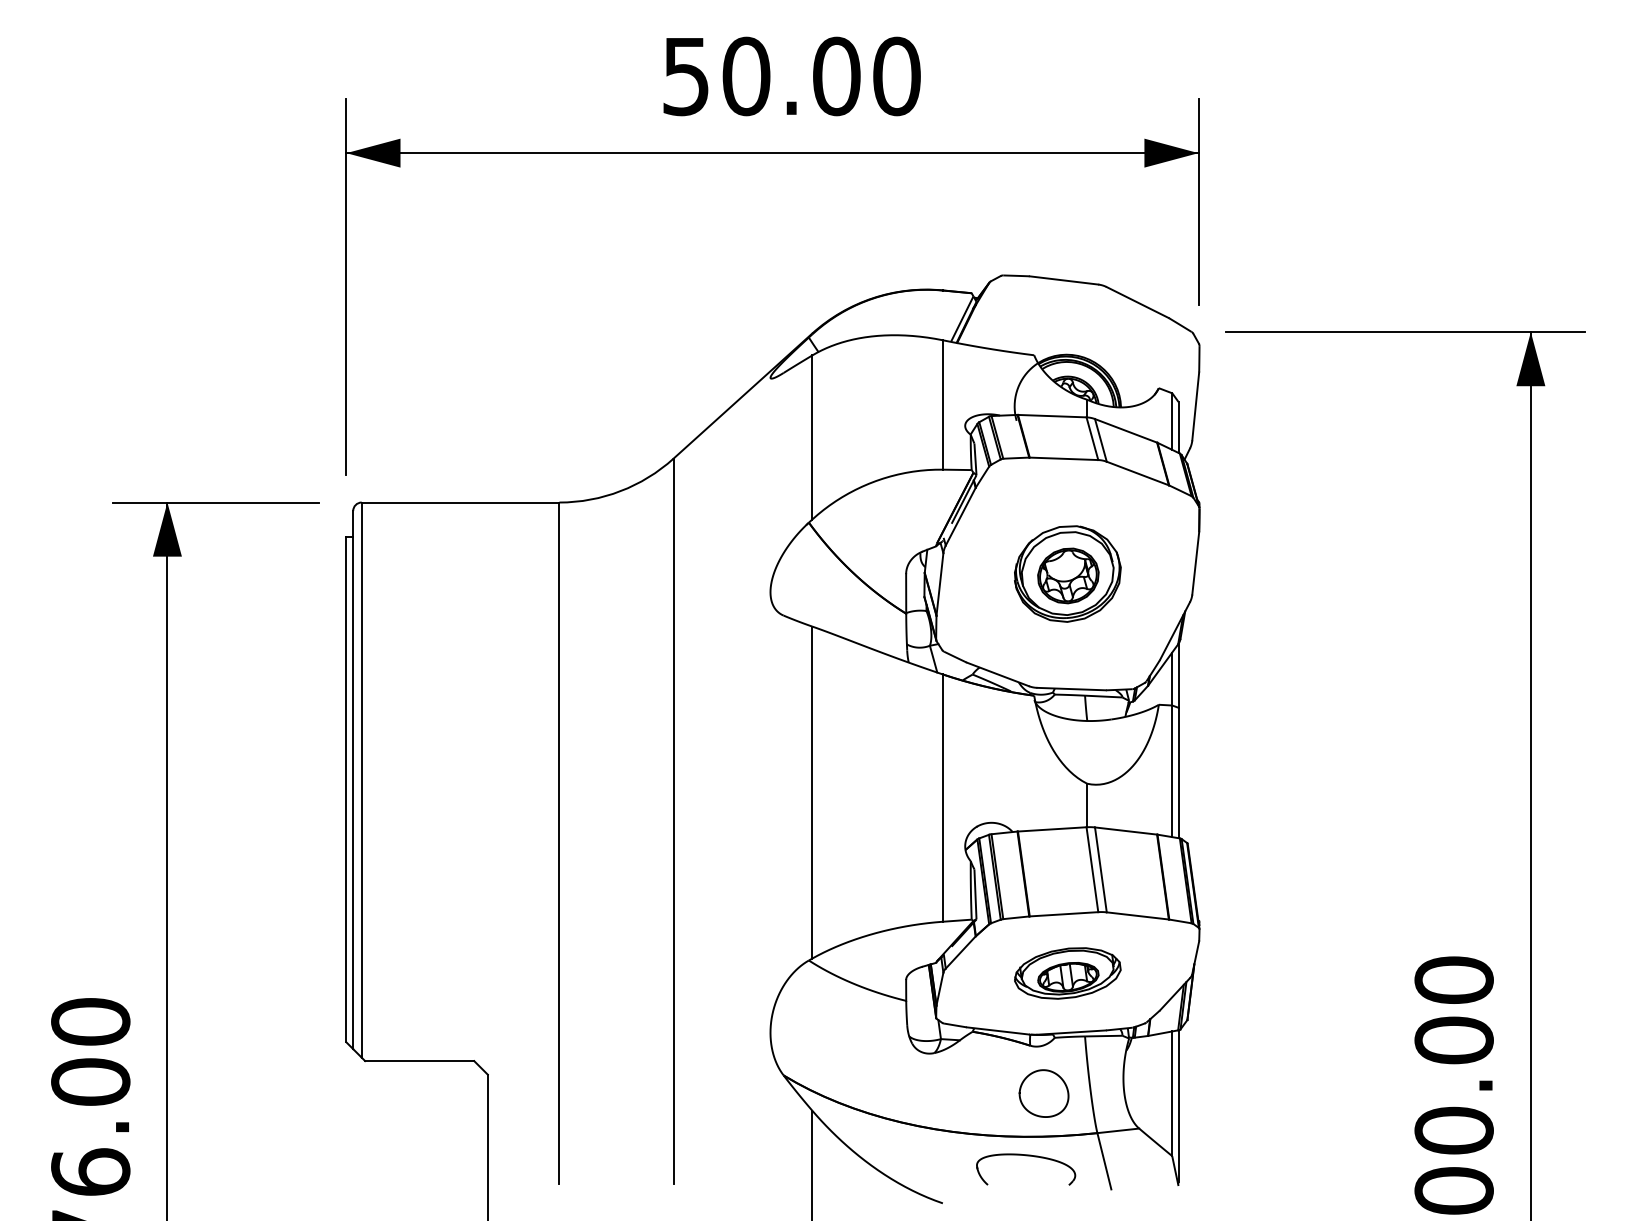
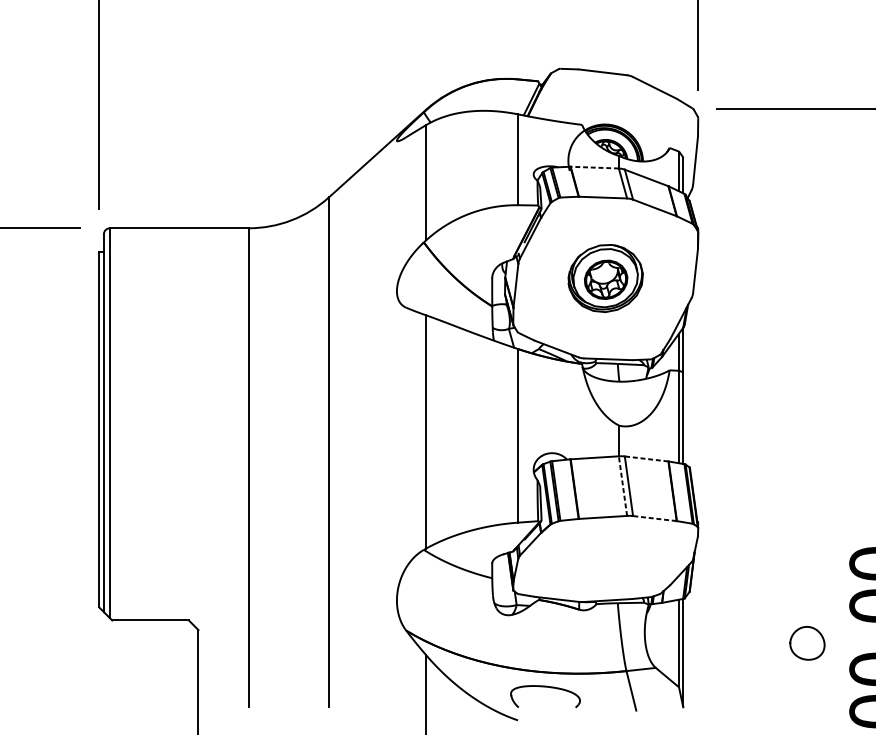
line: (1051, 416) -> (594, 167), solid -> dashed
line: (1125, 830) -> (646, 458), solid -> dashed
line: (1092, 869) -> (623, 485), solid -> dashed
line: (1137, 915) -> (654, 518), solid -> dashed
part: (1067, 973) -> (605, 559), removed
curve: (1037, 1114) -> (802, 658), moved
part: (1026, 1156) -> (545, 687), moved

